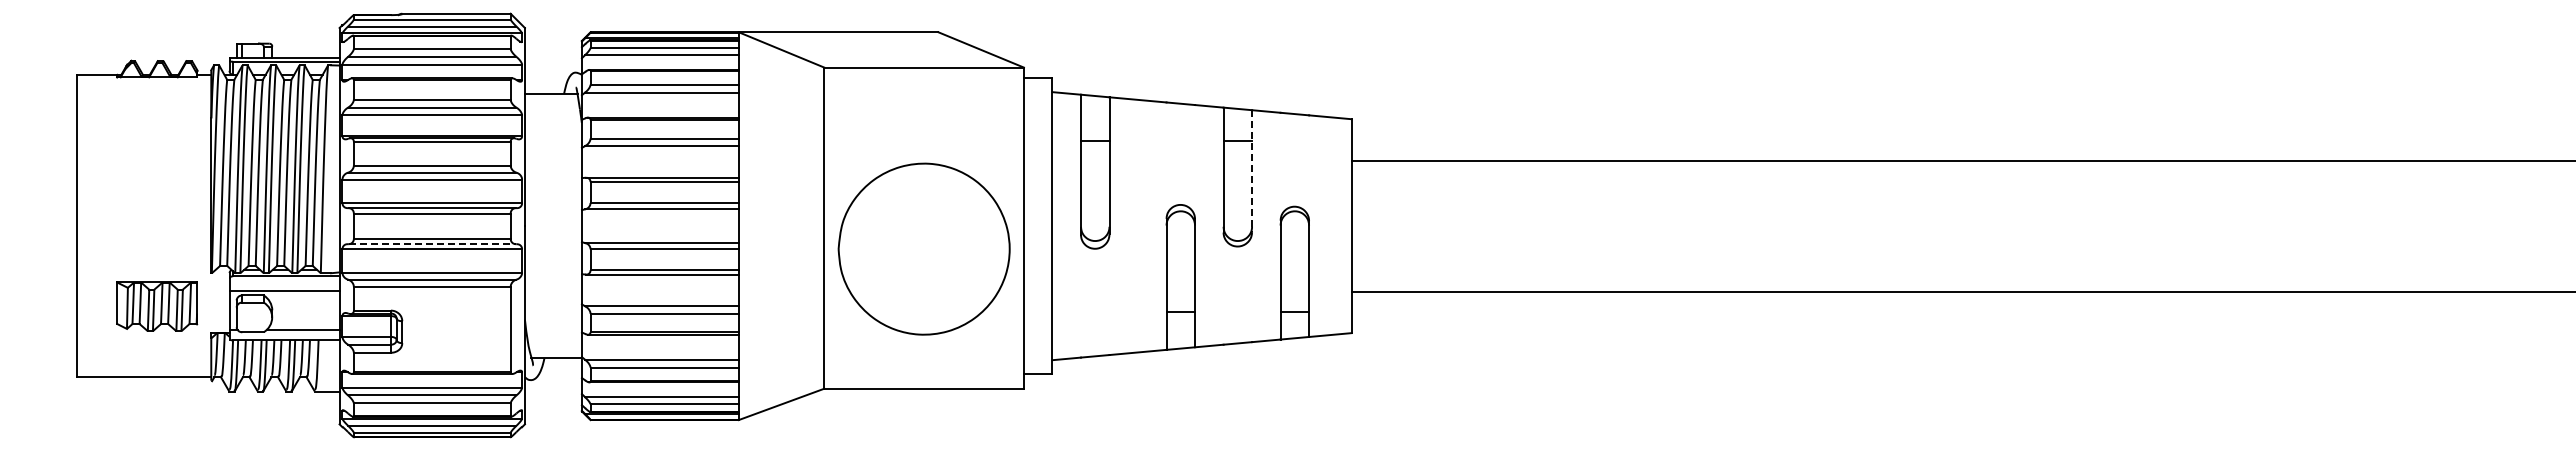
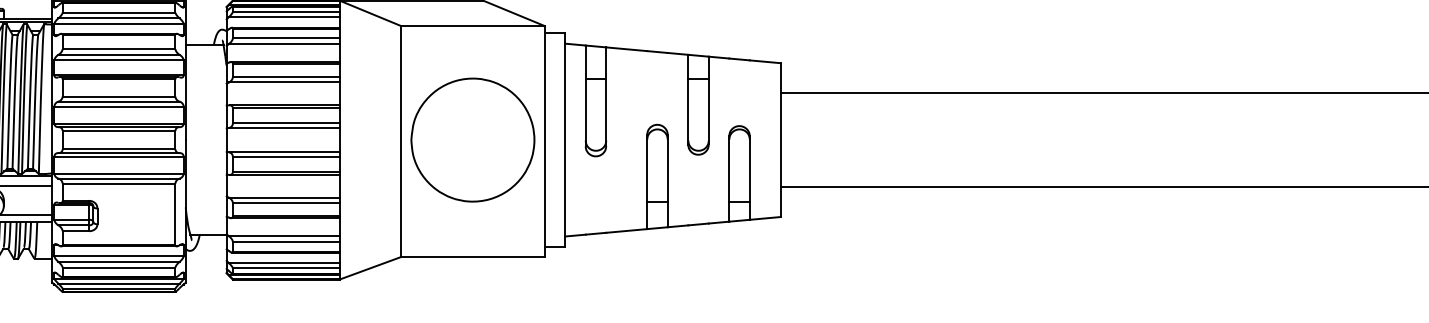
line: (1252, 171) -> (709, 100), dashed -> solid
line: (432, 244) -> (119, 153), dashed -> solid
part: (923, 248) -> (472, 139), moved

